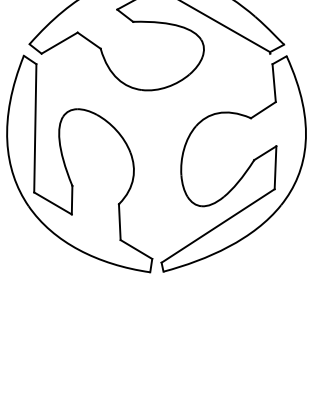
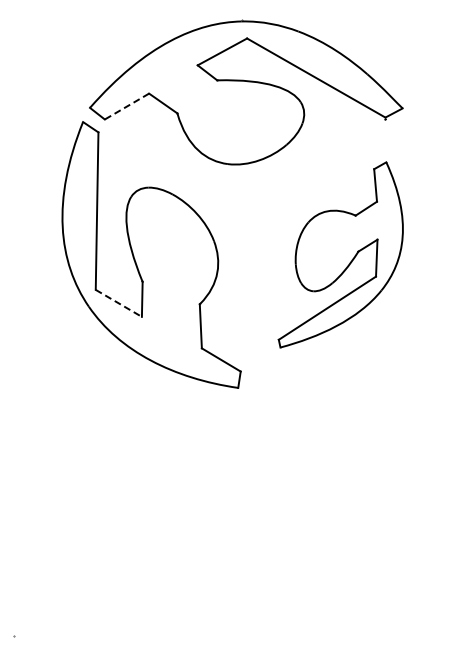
line: (59, 43) -> (126, 106), solid -> dashed
part: (233, 163) -> (340, 254), size x0.7
line: (52, 203) -> (118, 303), solid -> dashed

